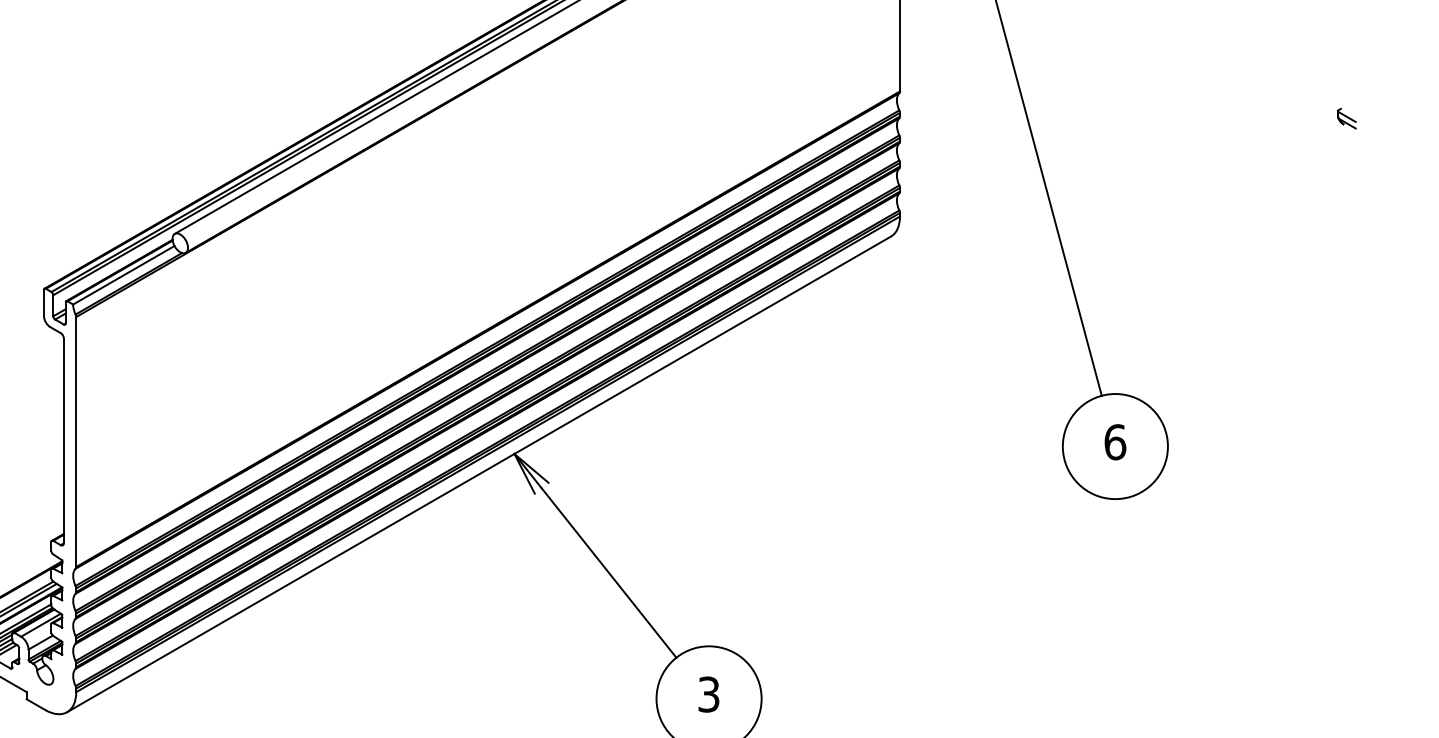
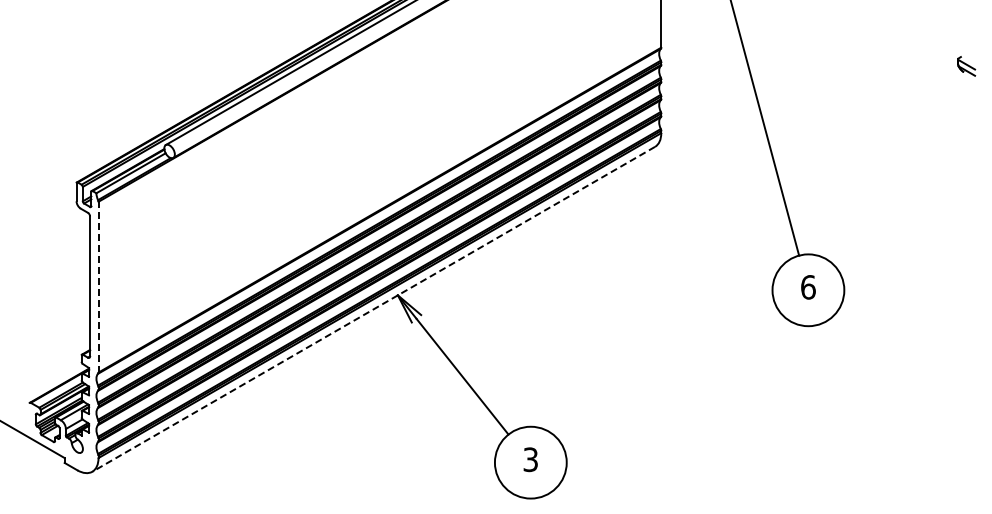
part: (1346, 117) -> (966, 65), size x1.4
line: (76, 441) -> (98, 286), solid -> dashed
line: (478, 474) -> (373, 309), solid -> dashed

